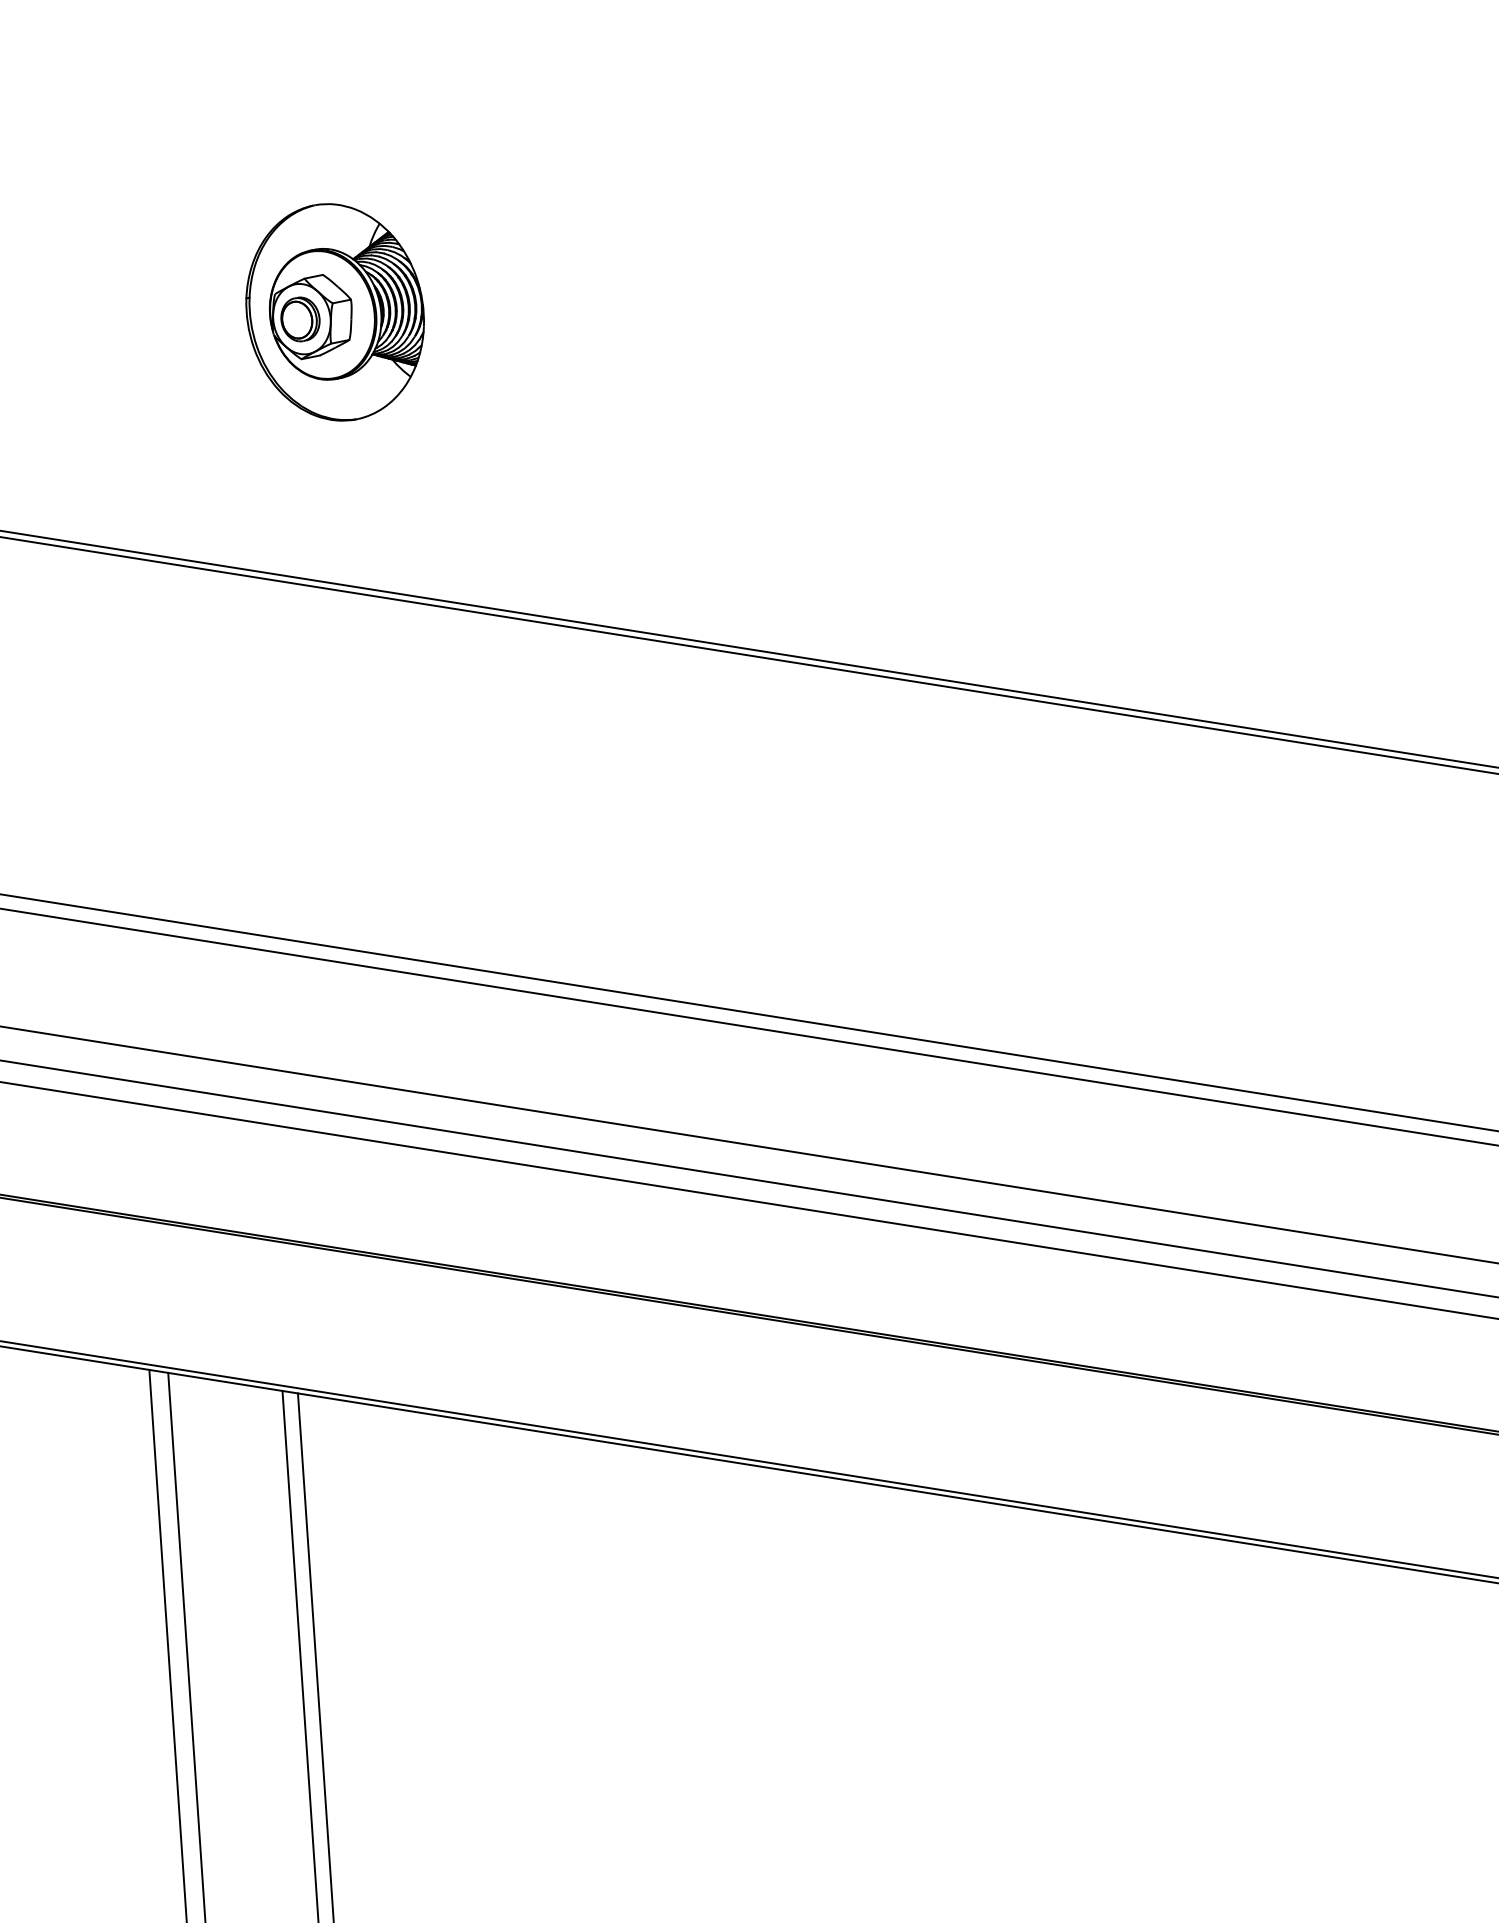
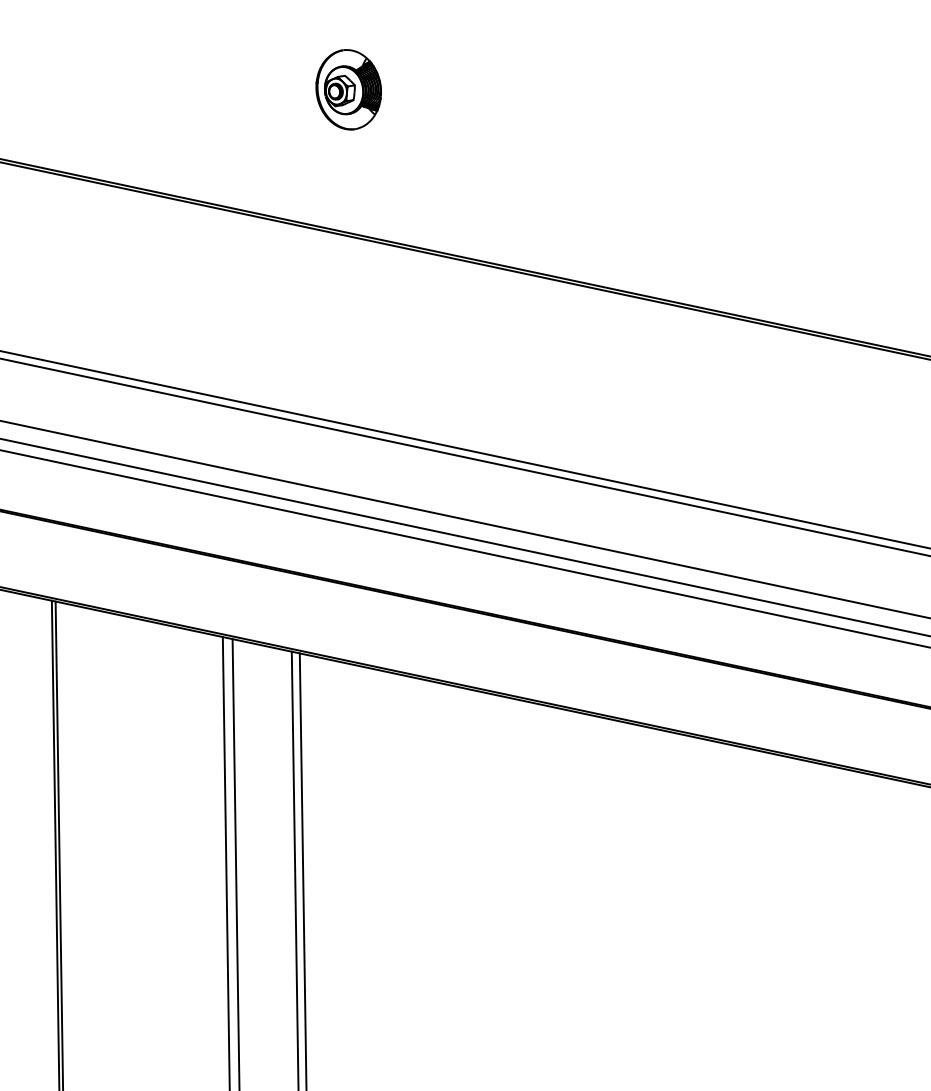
part: (334, 312) -> (348, 89), size x0.7

